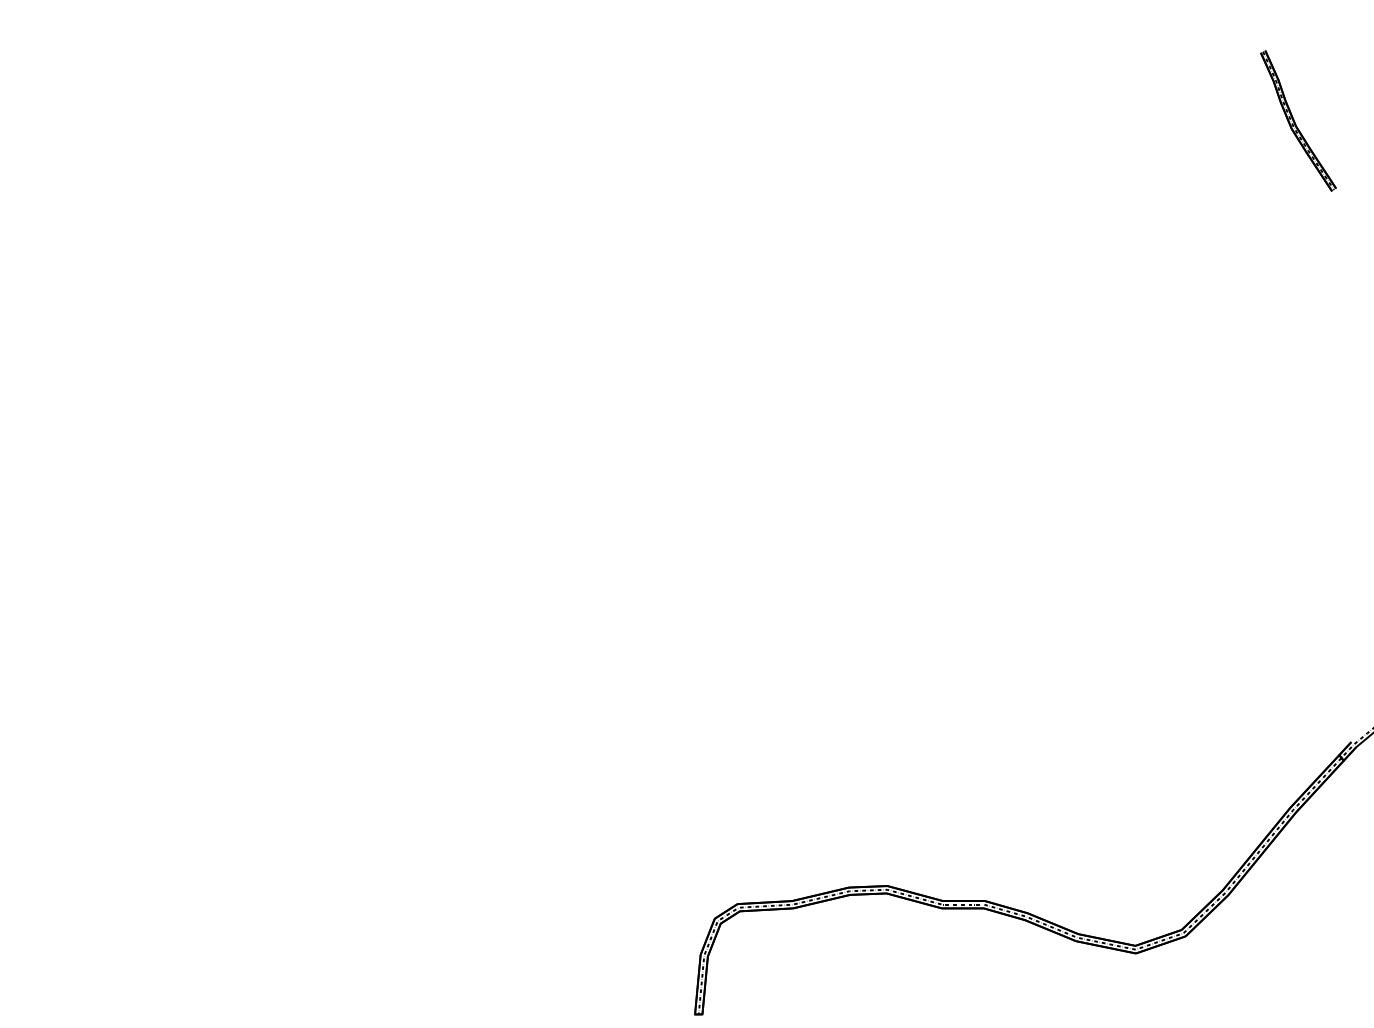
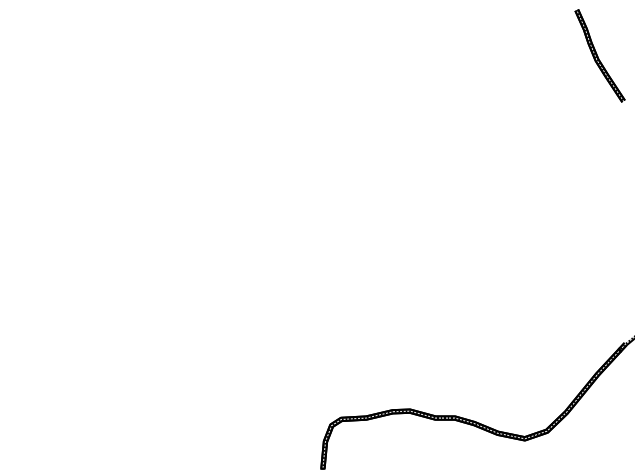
part: (1297, 120) -> (599, 55), size x1.43

